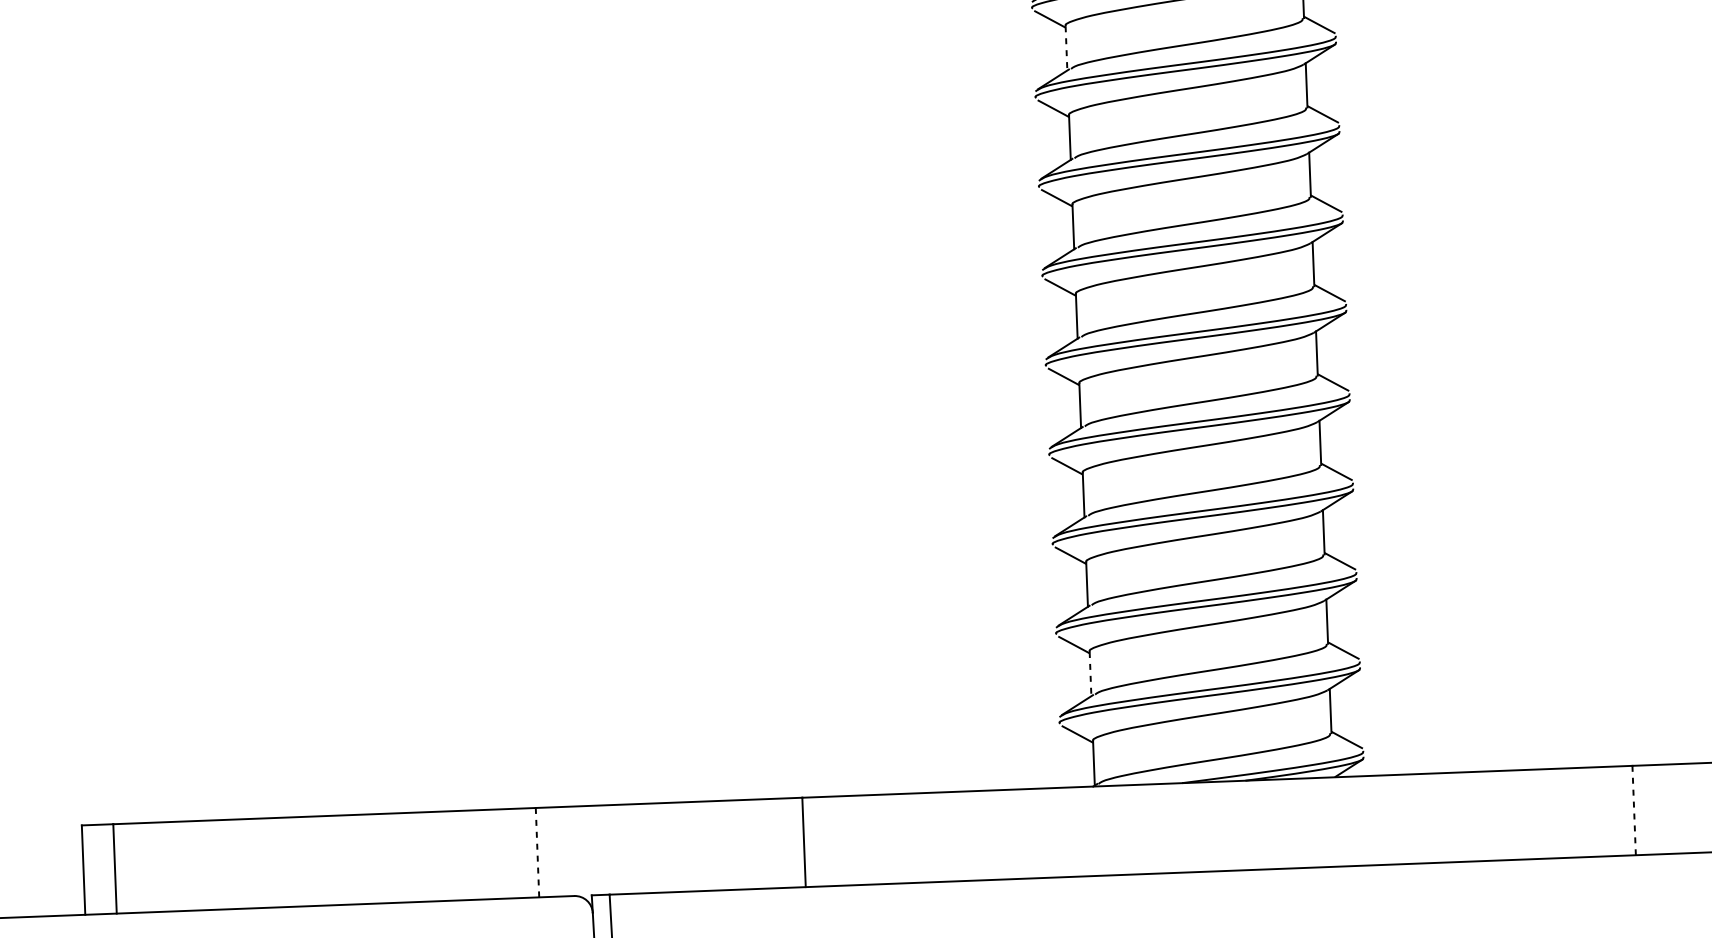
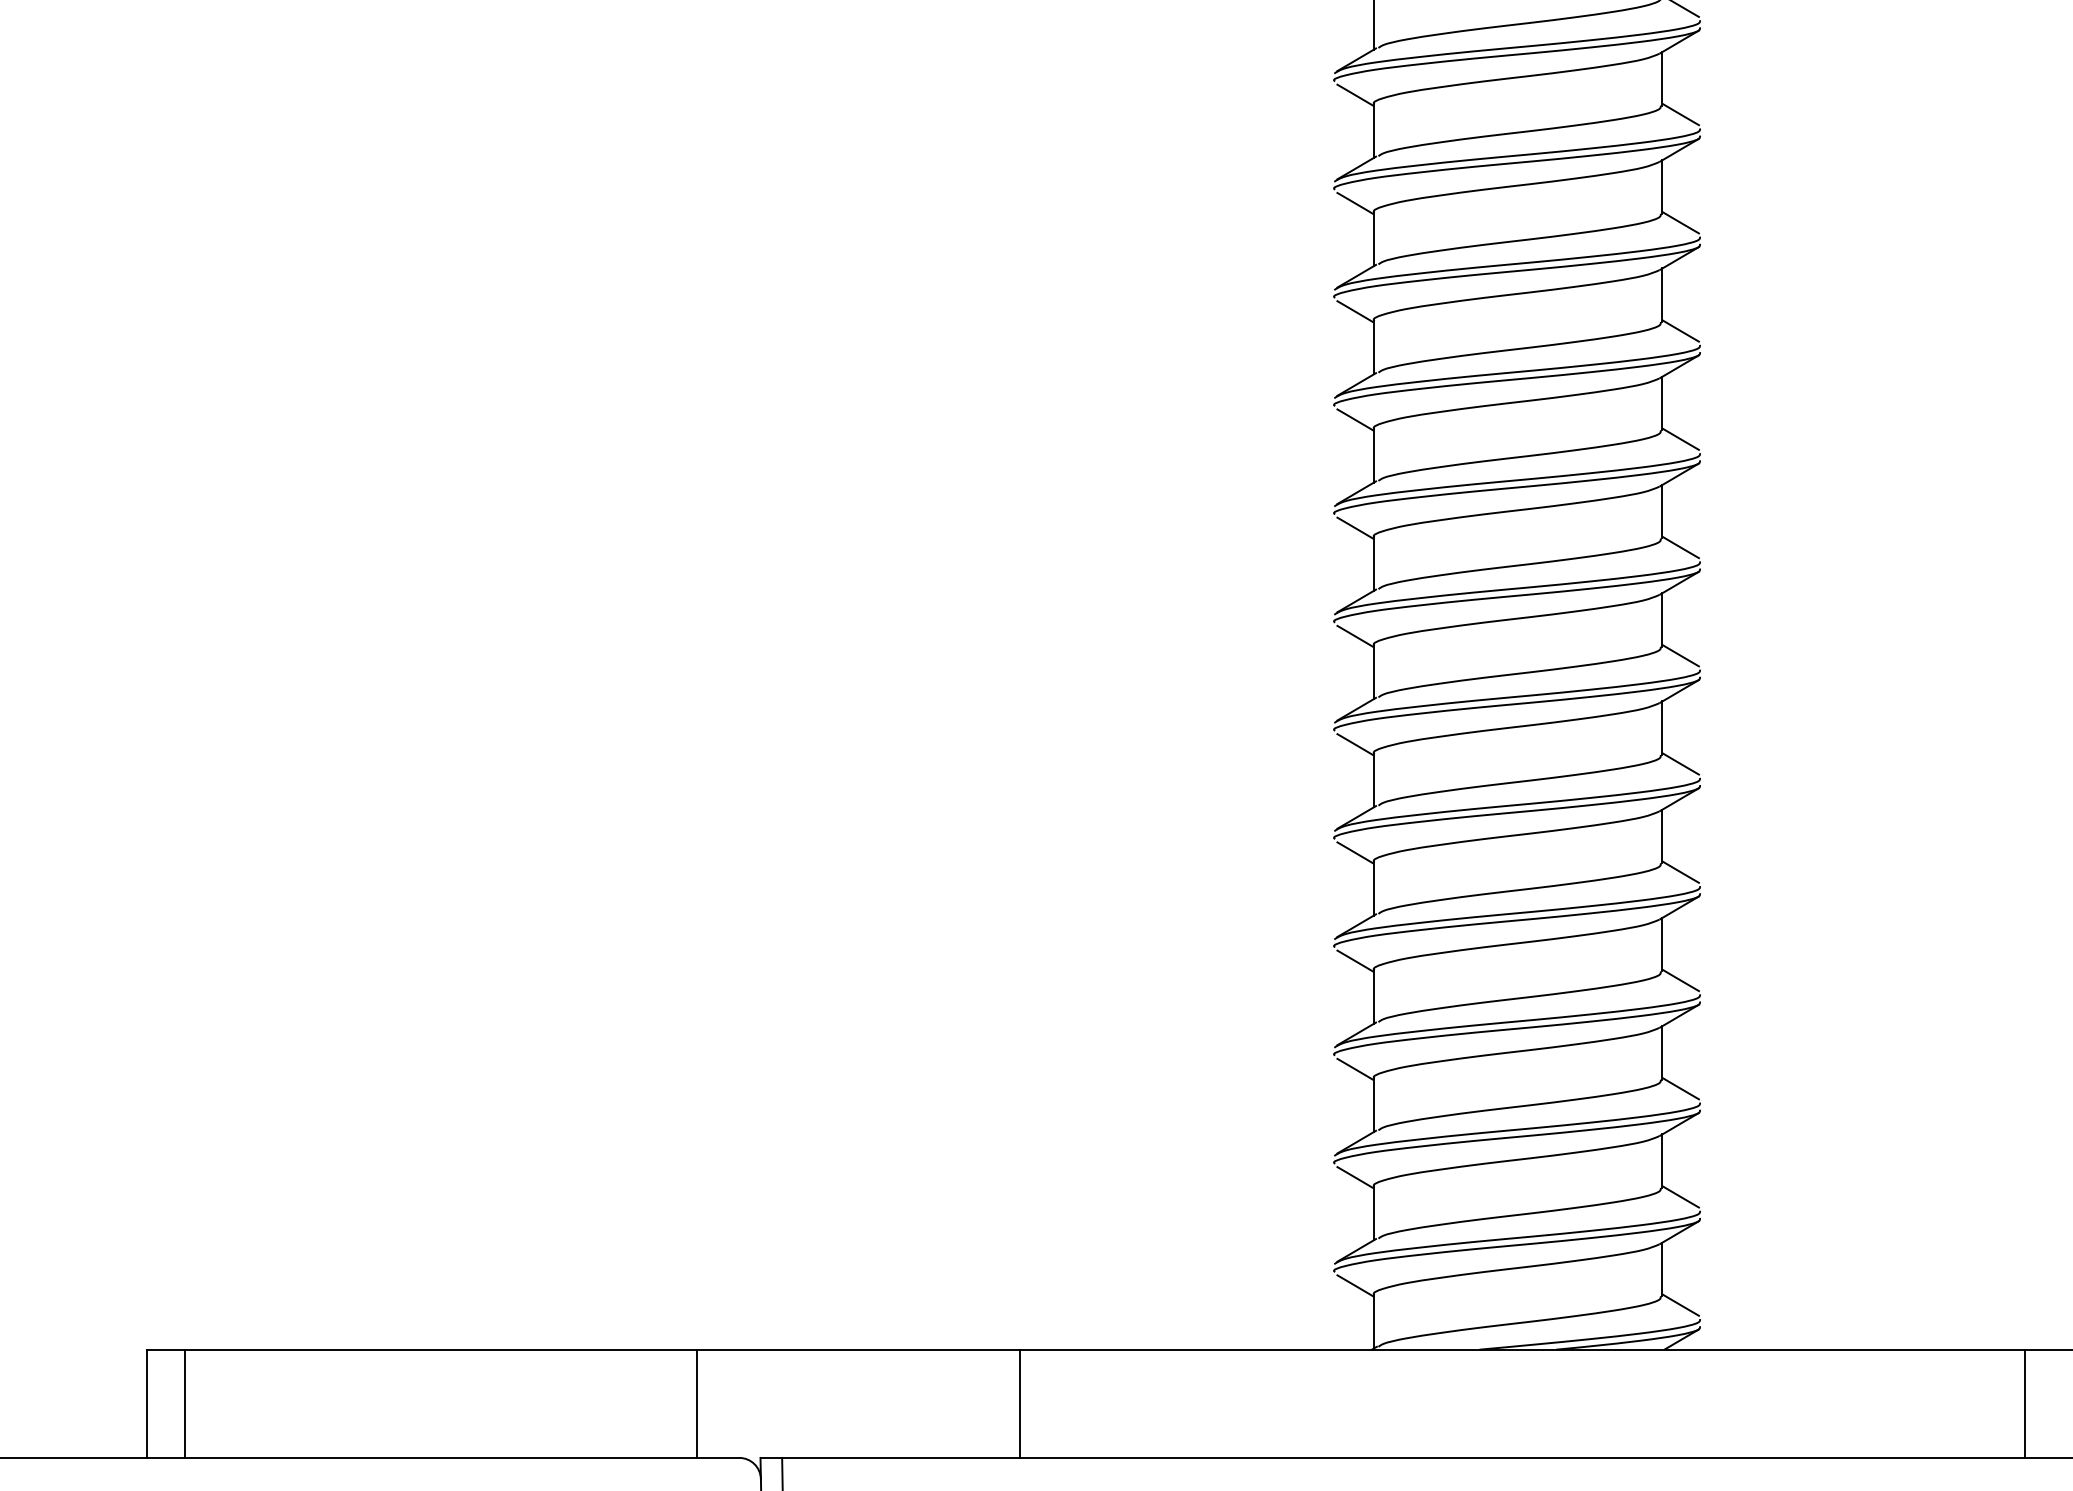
line: (1066, 48) -> (1373, 455), dashed -> solid
line: (1090, 674) -> (1373, 1213), dashed -> solid
line: (1633, 810) -> (2024, 1403), dashed -> solid
line: (537, 852) -> (696, 1403), dashed -> solid

